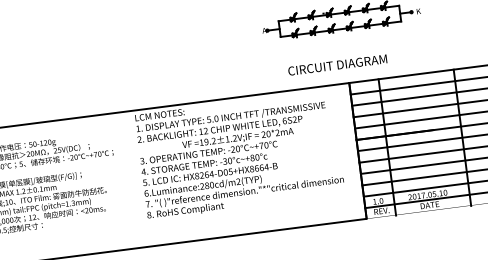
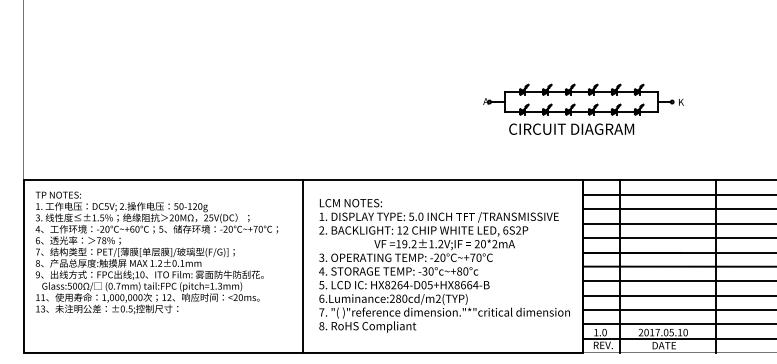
text: (337, 64) -> (571, 128), moved
text: (239, 154) -> (444, 265), moved
line: (137, 179) -> (303, 266), added

